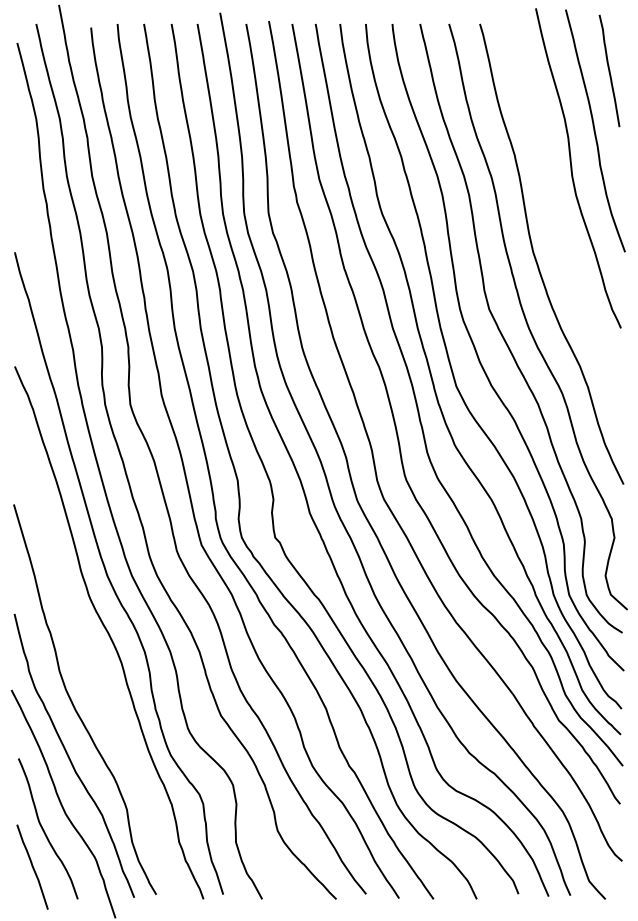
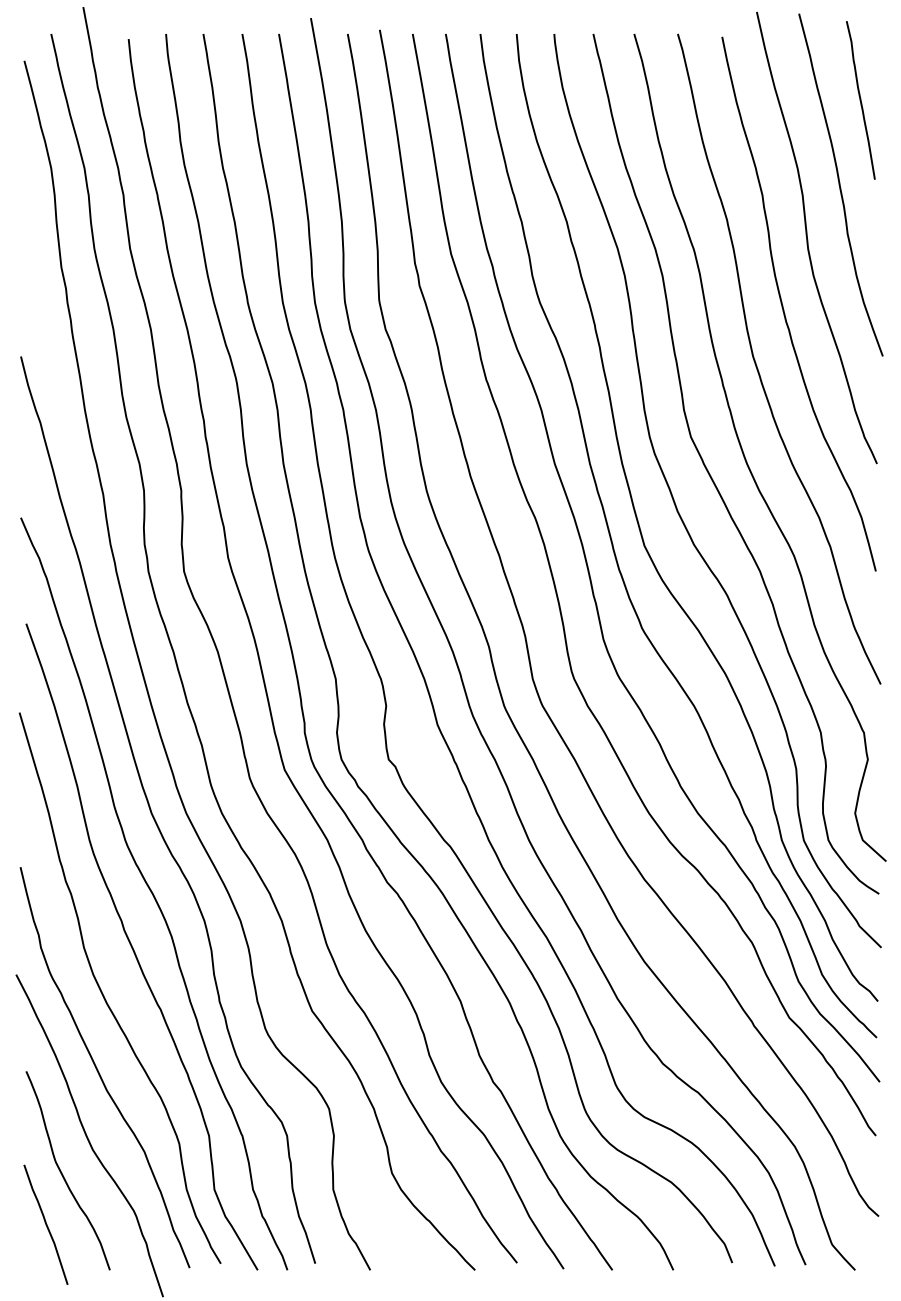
curve: (555, 217) -> (784, 307), added
curve: (95, 672) -> (134, 949), added

